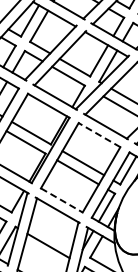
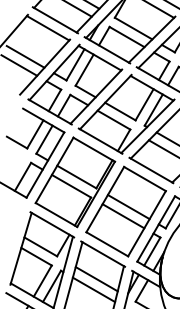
line: (99, 134) -> (144, 178), dashed -> solid
line: (62, 200) -> (107, 244), dashed -> solid
line: (51, 235) -> (96, 279), added

